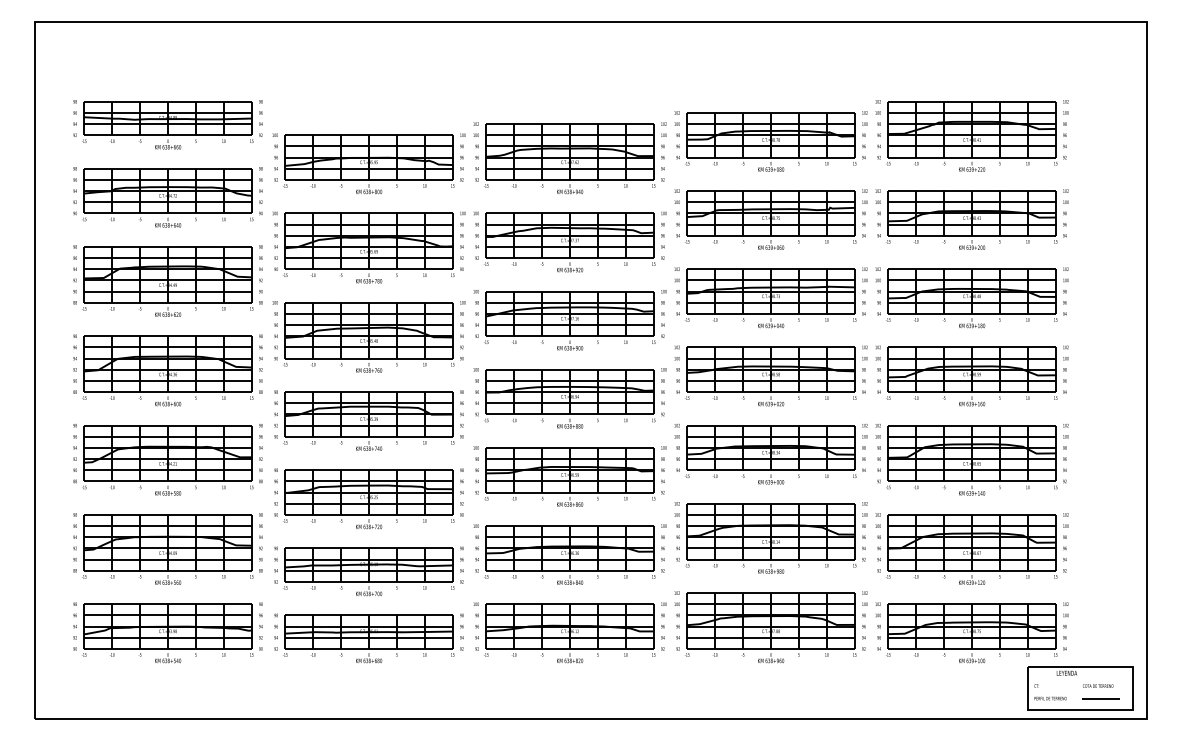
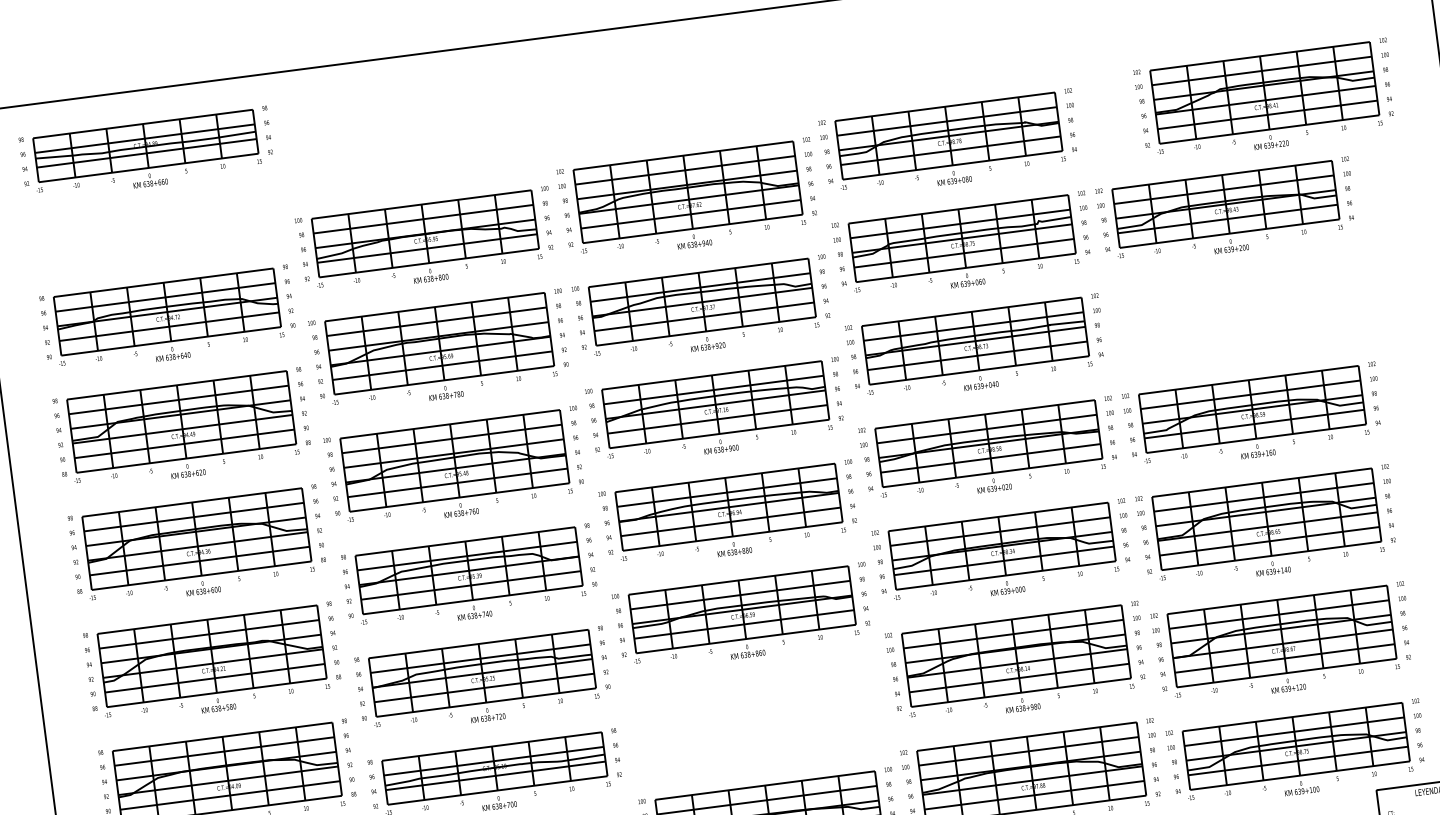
part: (167, 124) -> (146, 153), moved
part: (971, 135) -> (1265, 100), moved
part: (971, 297) -> (1239, 314), removed
part: (569, 554) -> (755, 720), removed

